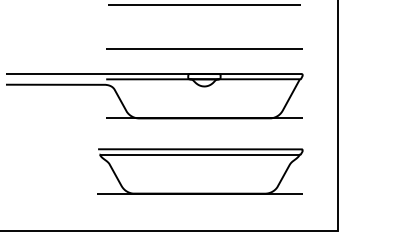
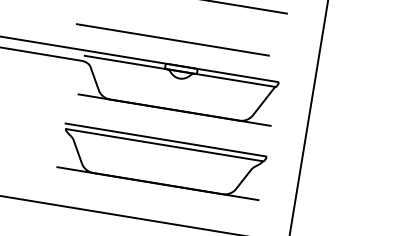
line: (204, 48) -> (173, 39), moved

